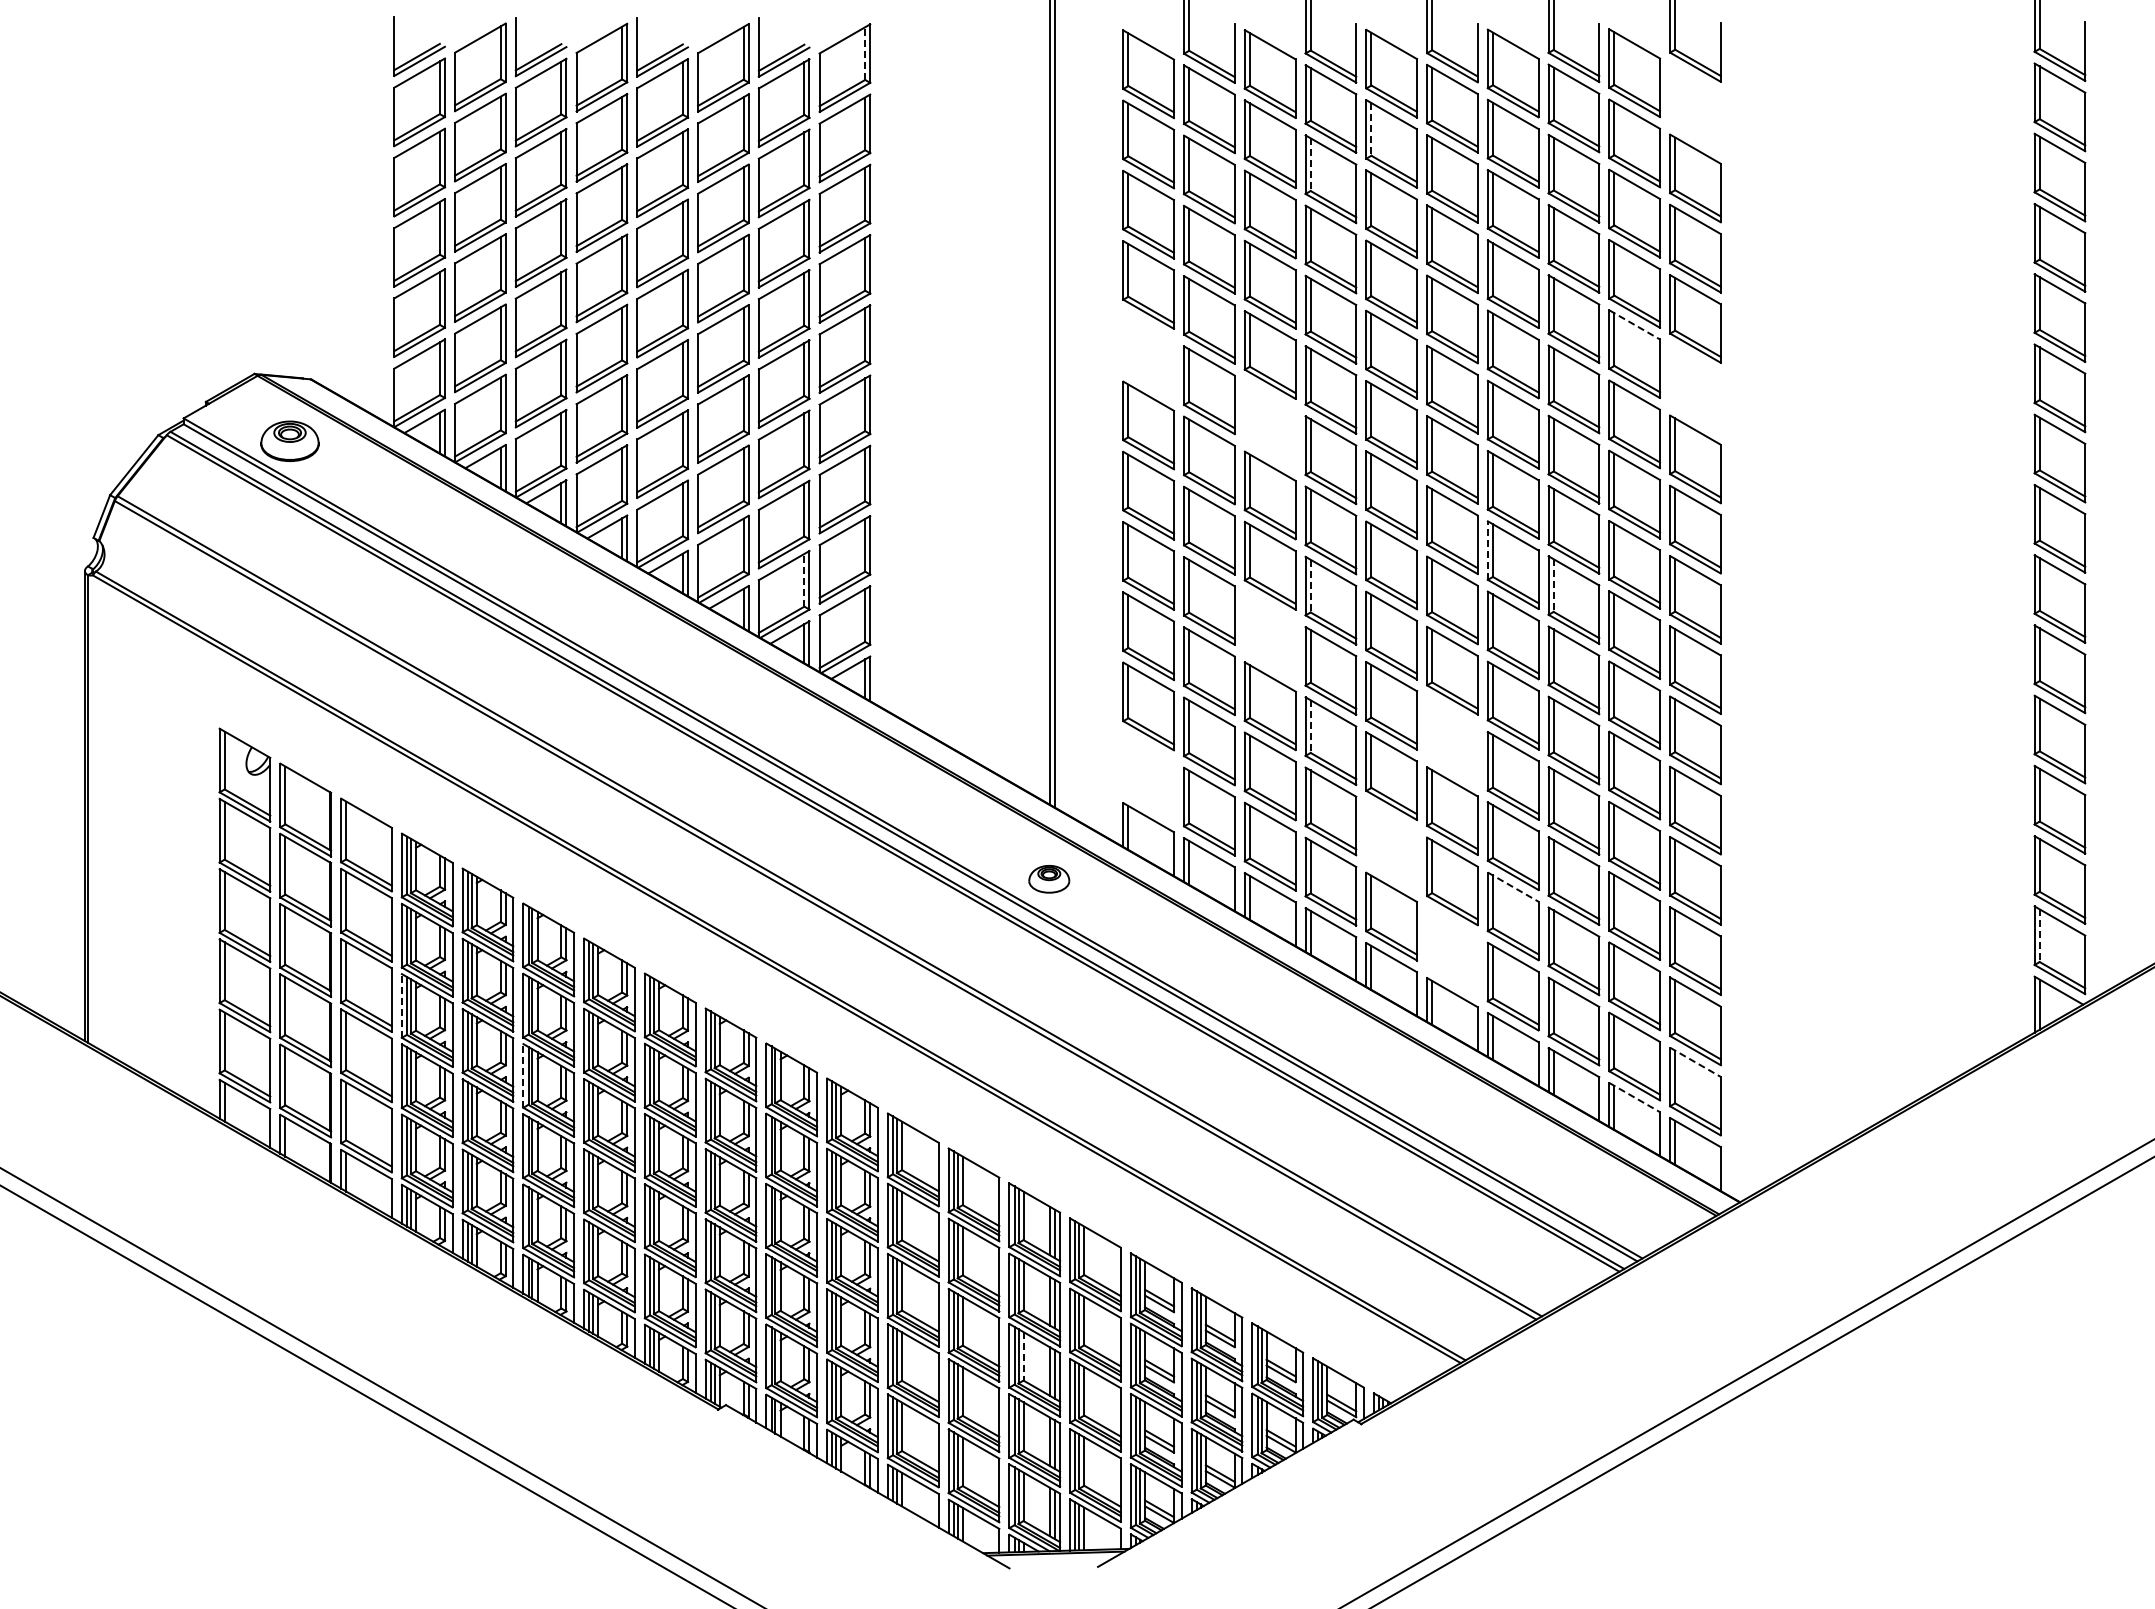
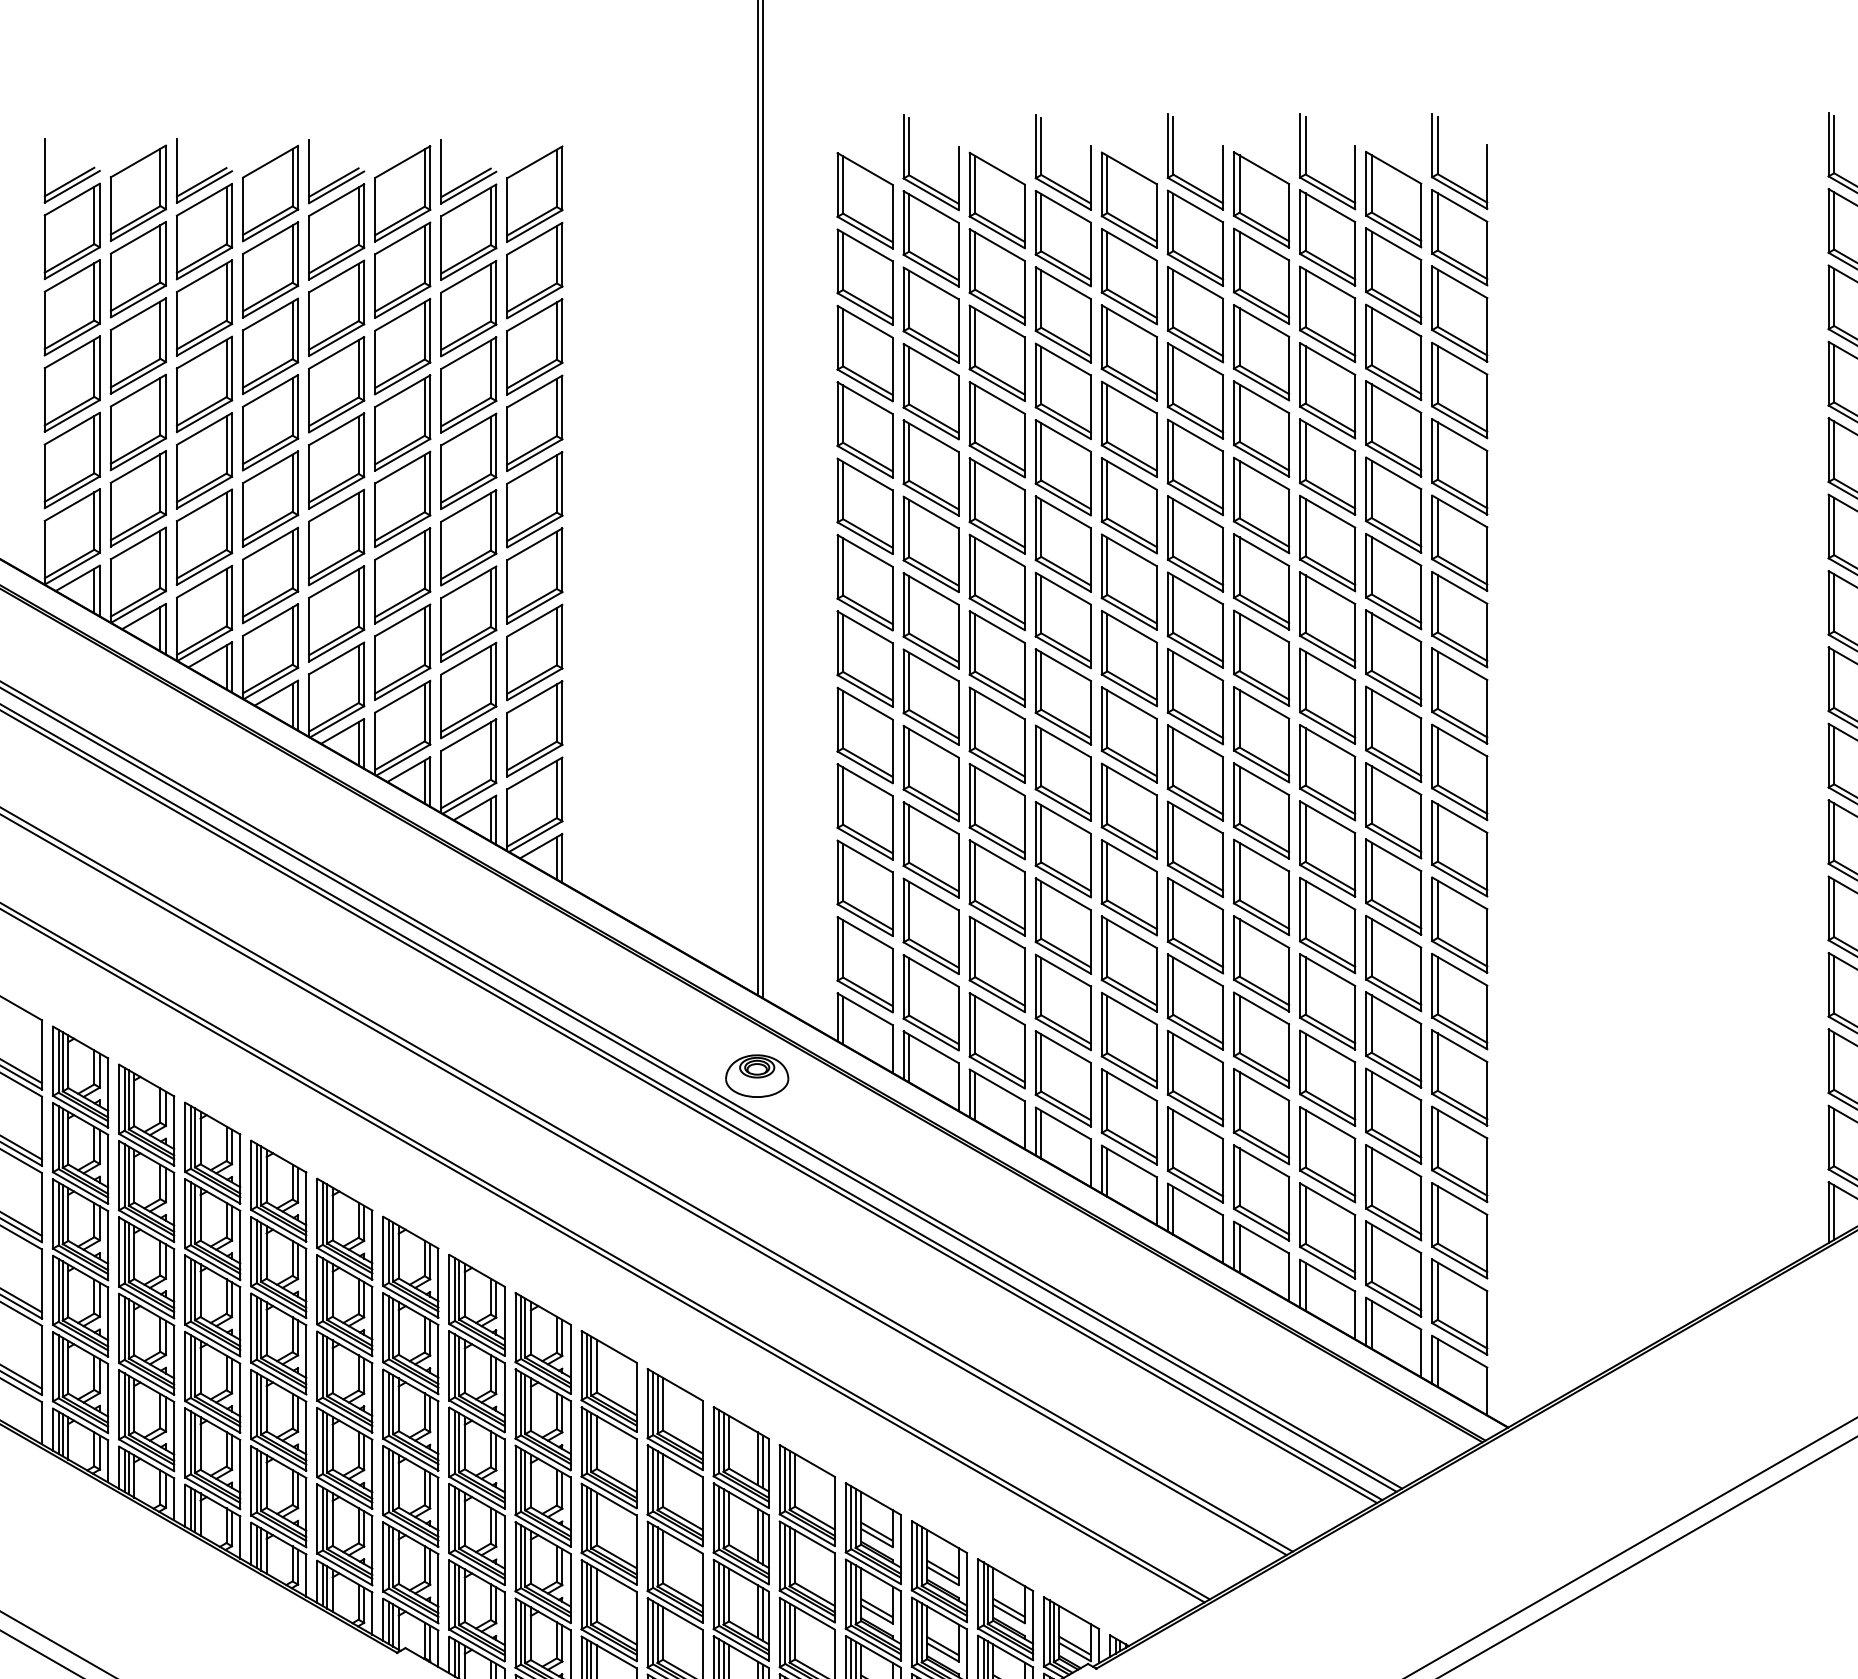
line: (865, 53) -> (557, 178), dashed -> solid
part: (1695, 107) -> (1459, 236), added
line: (1371, 129) -> (1107, 260), dashed -> solid
line: (1310, 165) -> (1041, 300), dashed -> solid
line: (1635, 325) -> (1394, 474), dashed -> solid
part: (1148, 355) -> (864, 506), added
part: (1695, 388) -> (1459, 542), added
part: (1269, 425) -> (996, 582), added
line: (1487, 550) -> (1233, 718), dashed -> solid
line: (804, 579) -> (490, 750), dashed -> solid
line: (1310, 586) -> (1041, 757), dashed -> solid
line: (1553, 586) -> (1305, 757), dashed -> solid
part: (1269, 635) -> (996, 811), added
line: (1310, 727) -> (1041, 911), dashed -> solid
part: (1452, 740) -> (1195, 925), added
part: (1148, 776) -> (864, 964), added
part: (1391, 846) -> (1129, 1040), added
part: (1048, 879) -> (756, 1076), size x1.43
line: (1513, 887) -> (1261, 1085), dashed -> solid
line: (2039, 936) -> (1833, 1138), dashed -> solid
part: (1452, 951) -> (1195, 1154), added
line: (401, 1005) -> (52, 1213), dashed -> solid
line: (1695, 1062) -> (1459, 1275), dashed -> solid
line: (523, 1075) -> (185, 1289), dashed -> solid
line: (1635, 1097) -> (1394, 1313), dashed -> solid
line: (1023, 1356) -> (729, 1595), dashed -> solid

